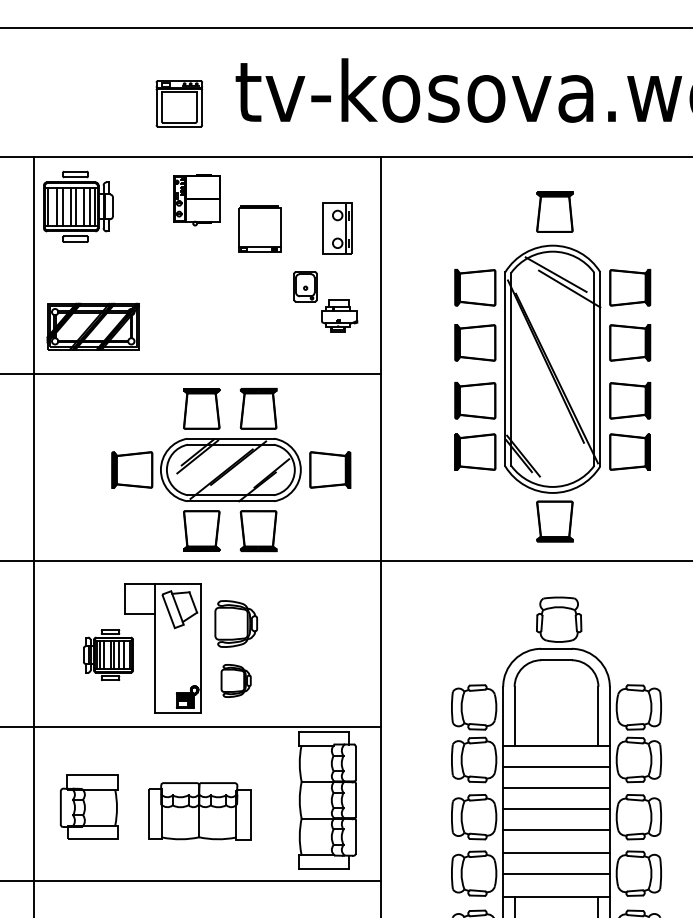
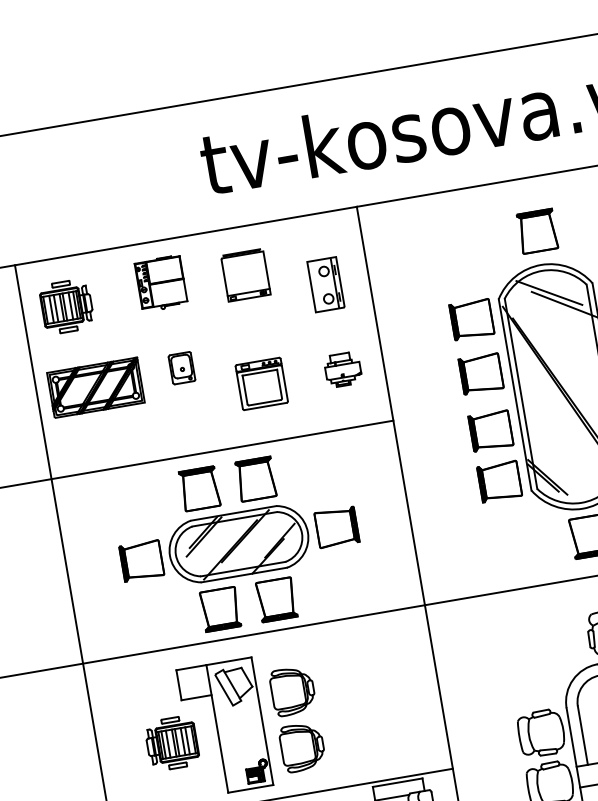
part: (179, 103) -> (261, 383), moved
part: (196, 200) -> (160, 284), moved
part: (77, 206) -> (66, 306), size x0.71
part: (259, 228) -> (245, 274), moved
part: (305, 286) -> (182, 367), moved
part: (92, 326) -> (95, 387), moved
part: (231, 469) -> (239, 543), moved
part: (235, 680) -> (301, 747), size x1.43

